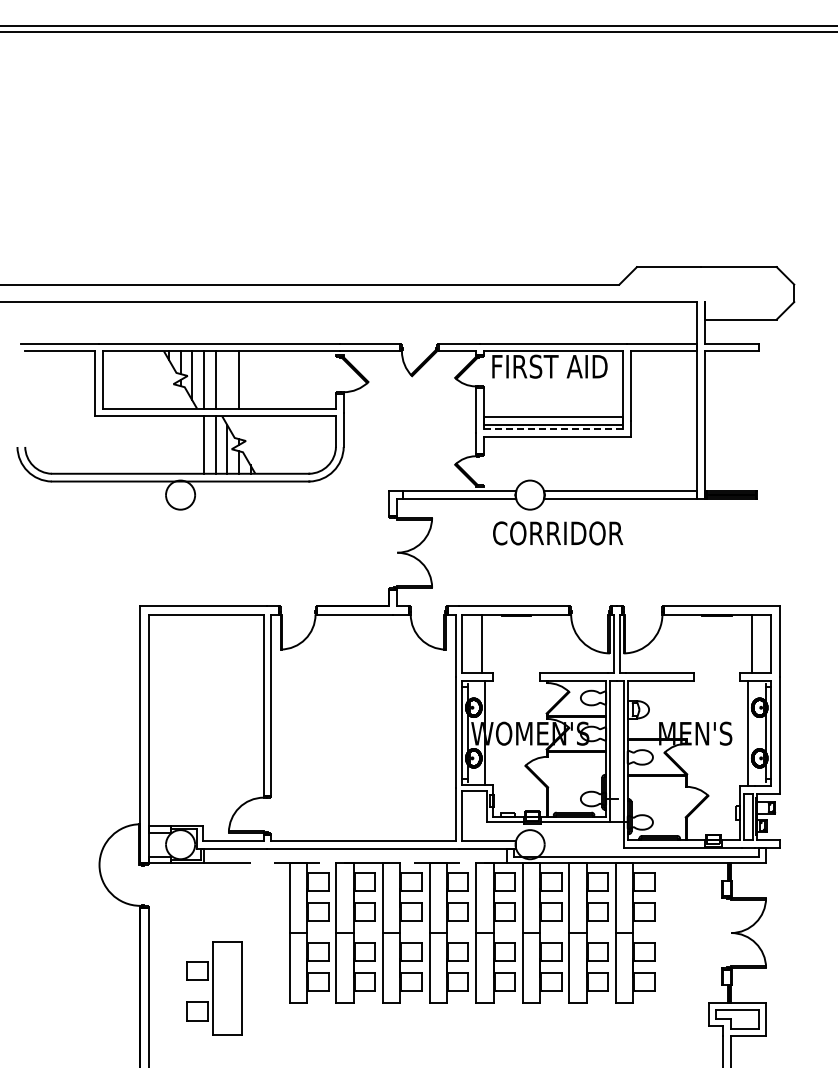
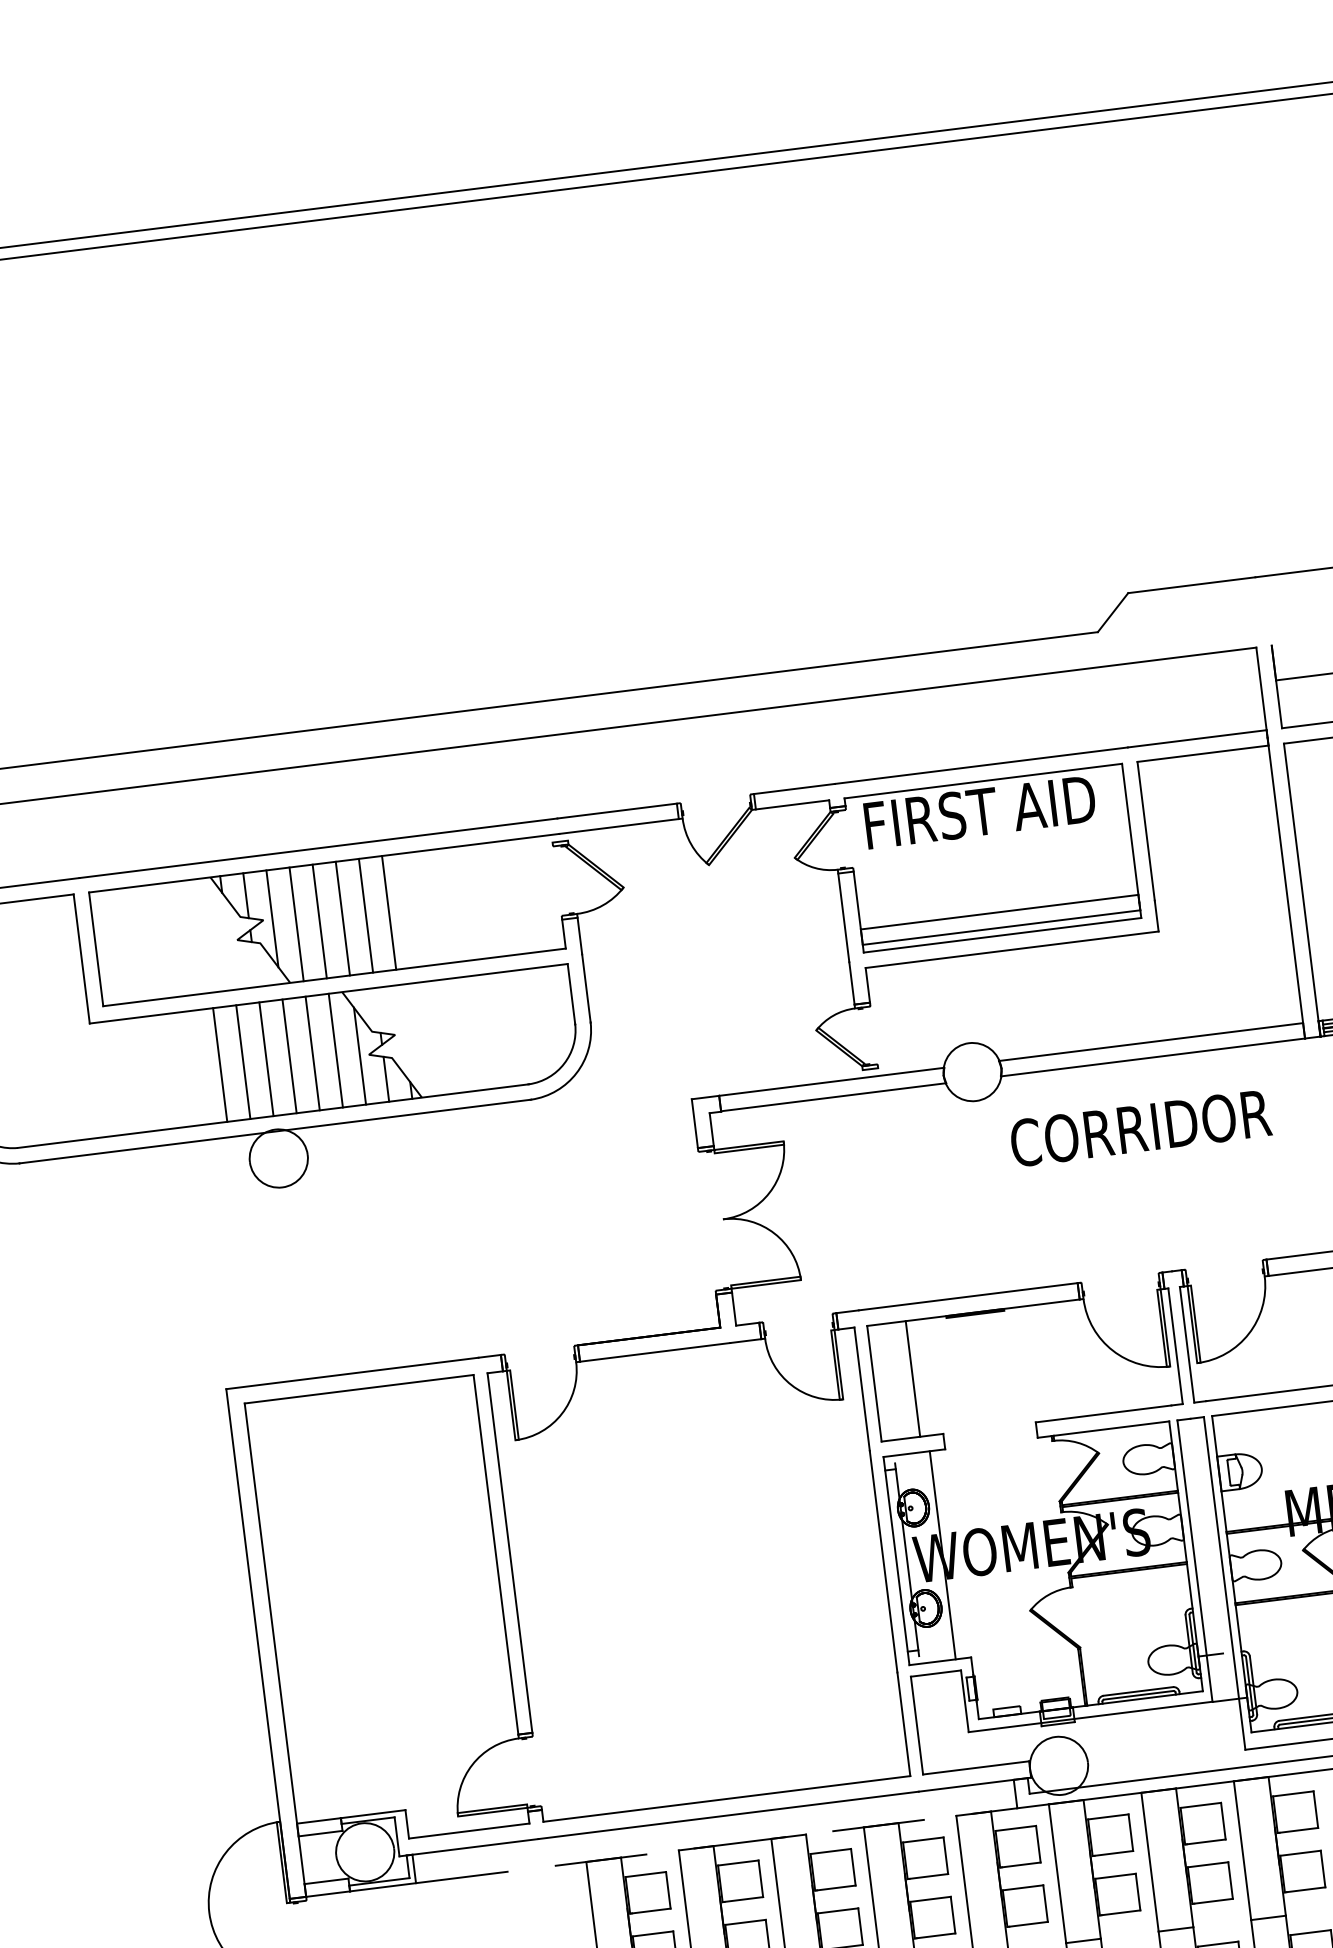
line: (227, 379) -> (343, 917), added
line: (250, 379) -> (388, 911), added
line: (553, 429) -> (1002, 936), dashed -> solid
line: (157, 444) -> (220, 1063), added
line: (168, 444) -> (242, 1061), added
line: (180, 444) -> (266, 1058), added
line: (192, 444) -> (289, 1055), added
text: (558, 533) -> (1141, 1128), moved

